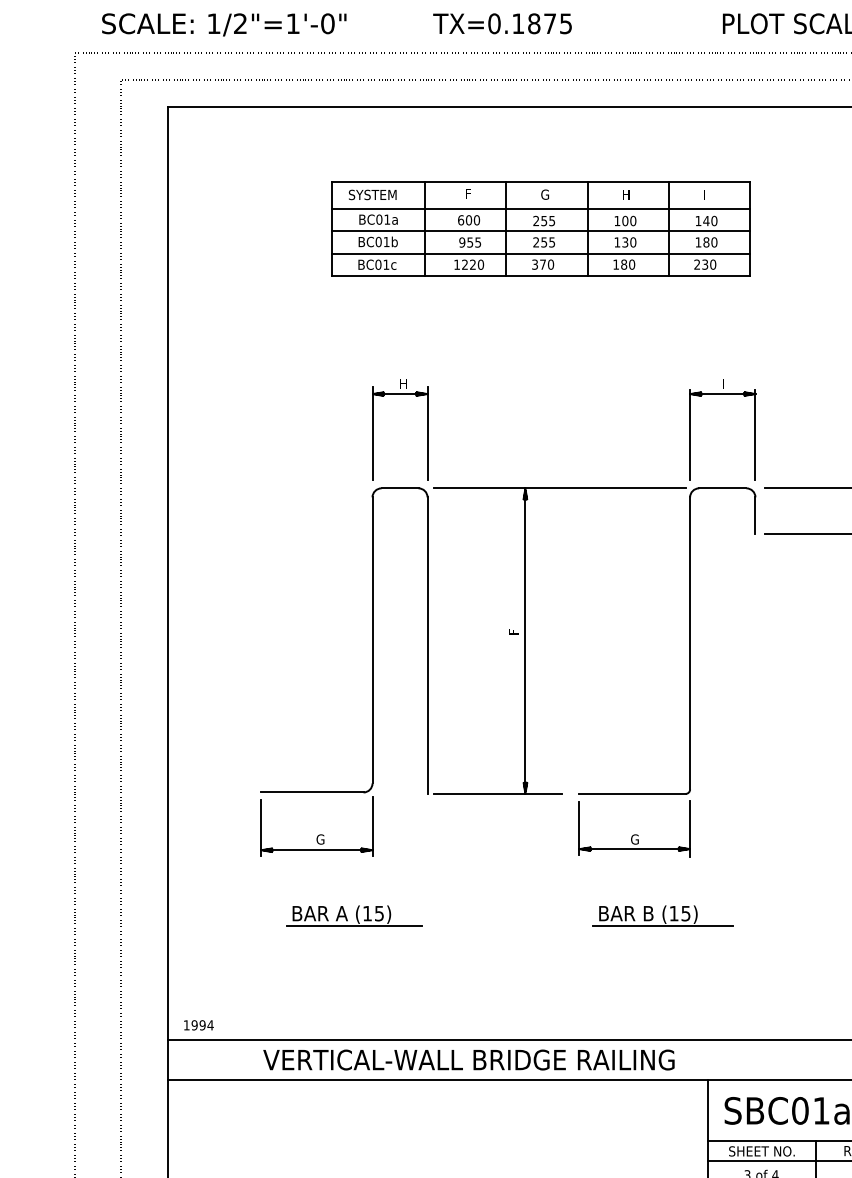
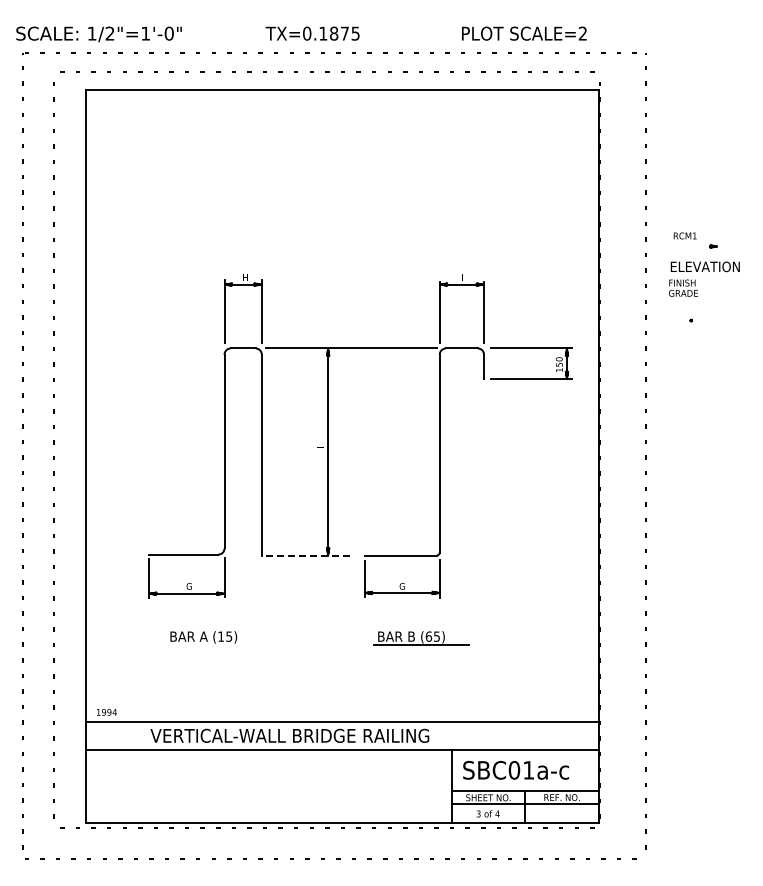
text: (223, 25) -> (98, 34), moved
part: (540, 228) -> (338, 172), removed
line: (499, 793) -> (310, 555), solid -> dashed
text: (673, 913) -> (428, 636), (15) -> (65)
line: (354, 926) -> (212, 645), removed

